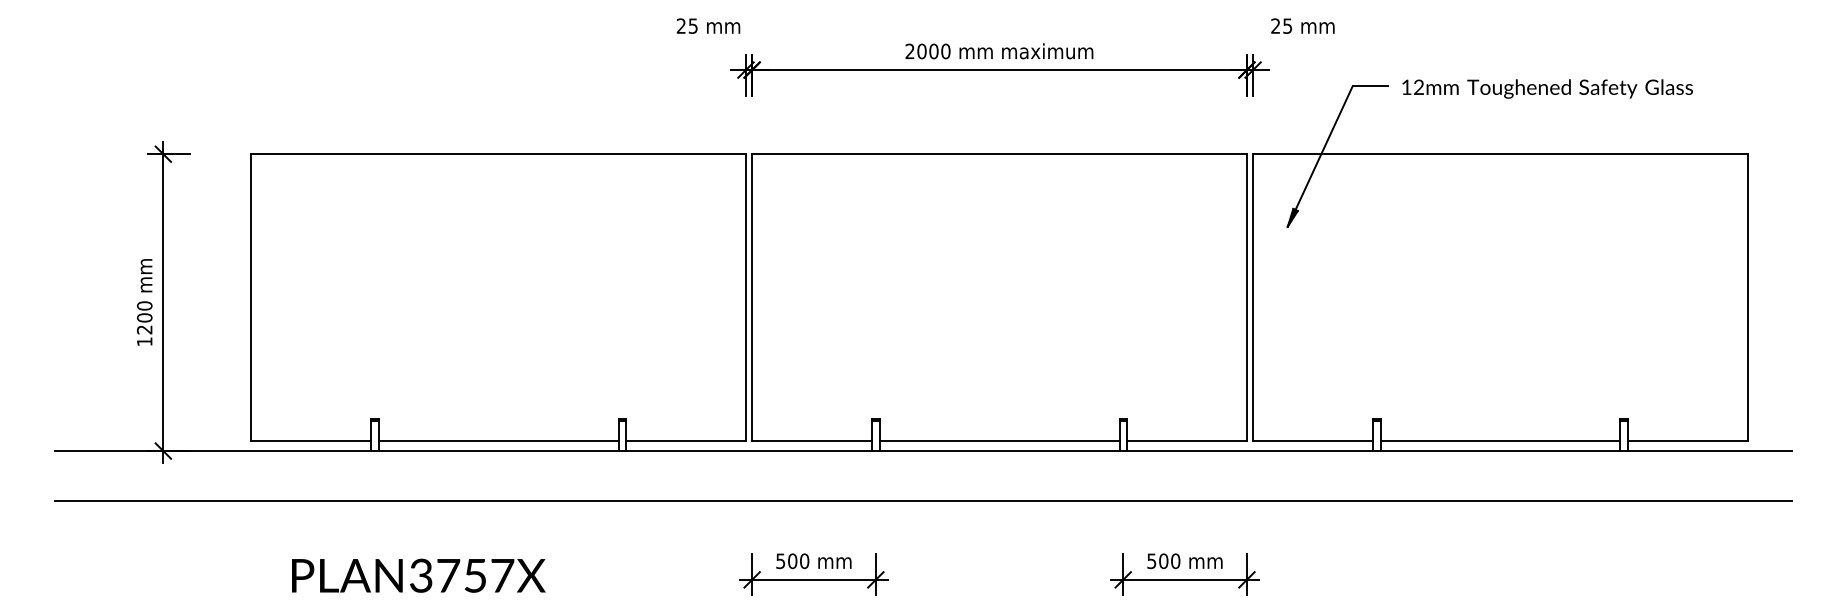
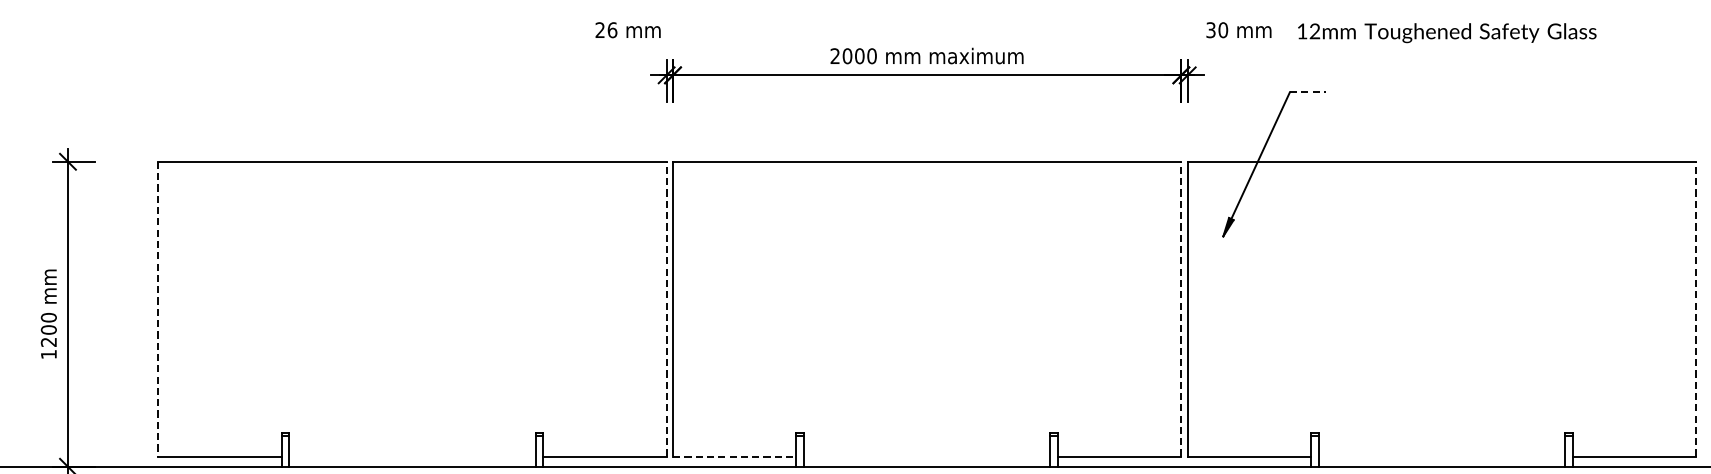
text: (693, 25) -> (612, 29), 25 -> 26
text: (1281, 25) -> (1216, 29), 25 -> 30
line: (1370, 86) -> (1308, 92), solid -> dashed
text: (1547, 88) -> (1447, 32), moved
line: (745, 297) -> (666, 309), solid -> dashed
line: (1246, 297) -> (1180, 309), solid -> dashed
line: (1747, 297) -> (1695, 309), solid -> dashed
line: (251, 298) -> (158, 310), solid -> dashed
line: (498, 441) -> (412, 456), removed
line: (812, 441) -> (735, 456), solid -> dashed
line: (999, 441) -> (927, 456), removed
line: (1500, 441) -> (1441, 456), removed

